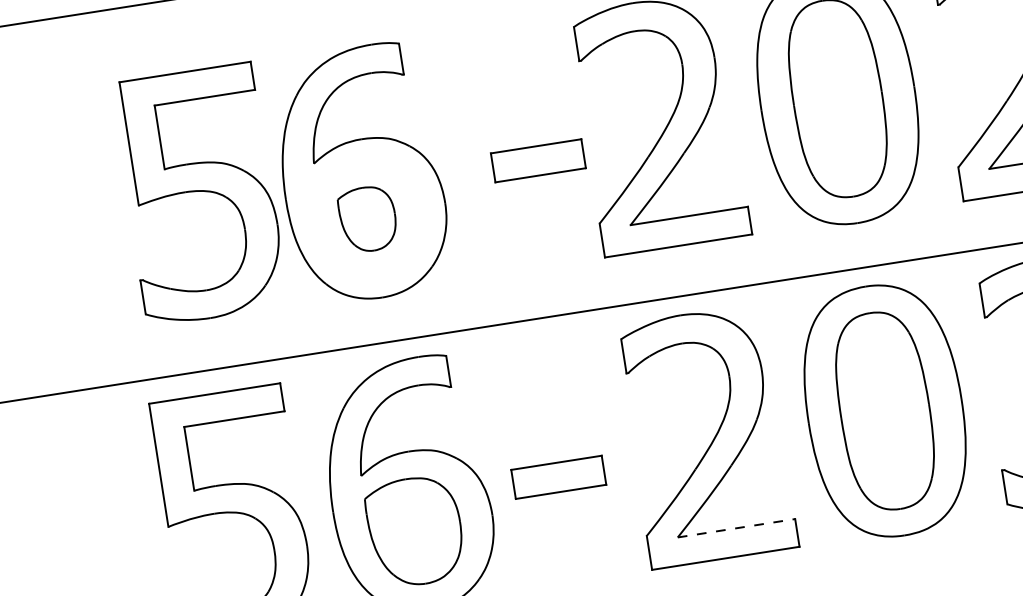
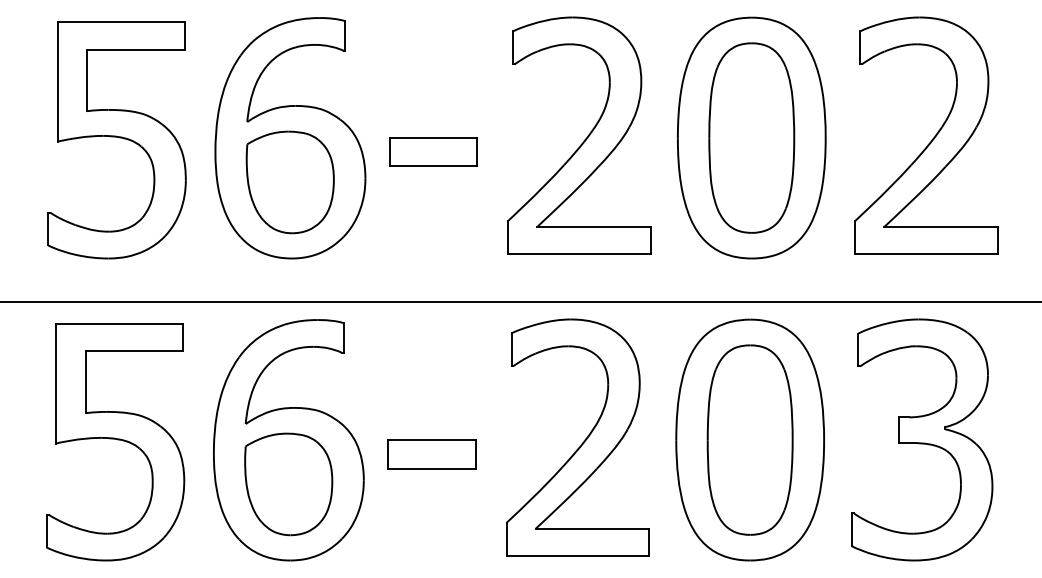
part: (538, 159) -> (433, 151), moved
part: (199, 194) -> (116, 140), moved
part: (367, 219) -> (289, 182), size x1.67
line: (736, 527) -> (592, 528), dashed -> solid

